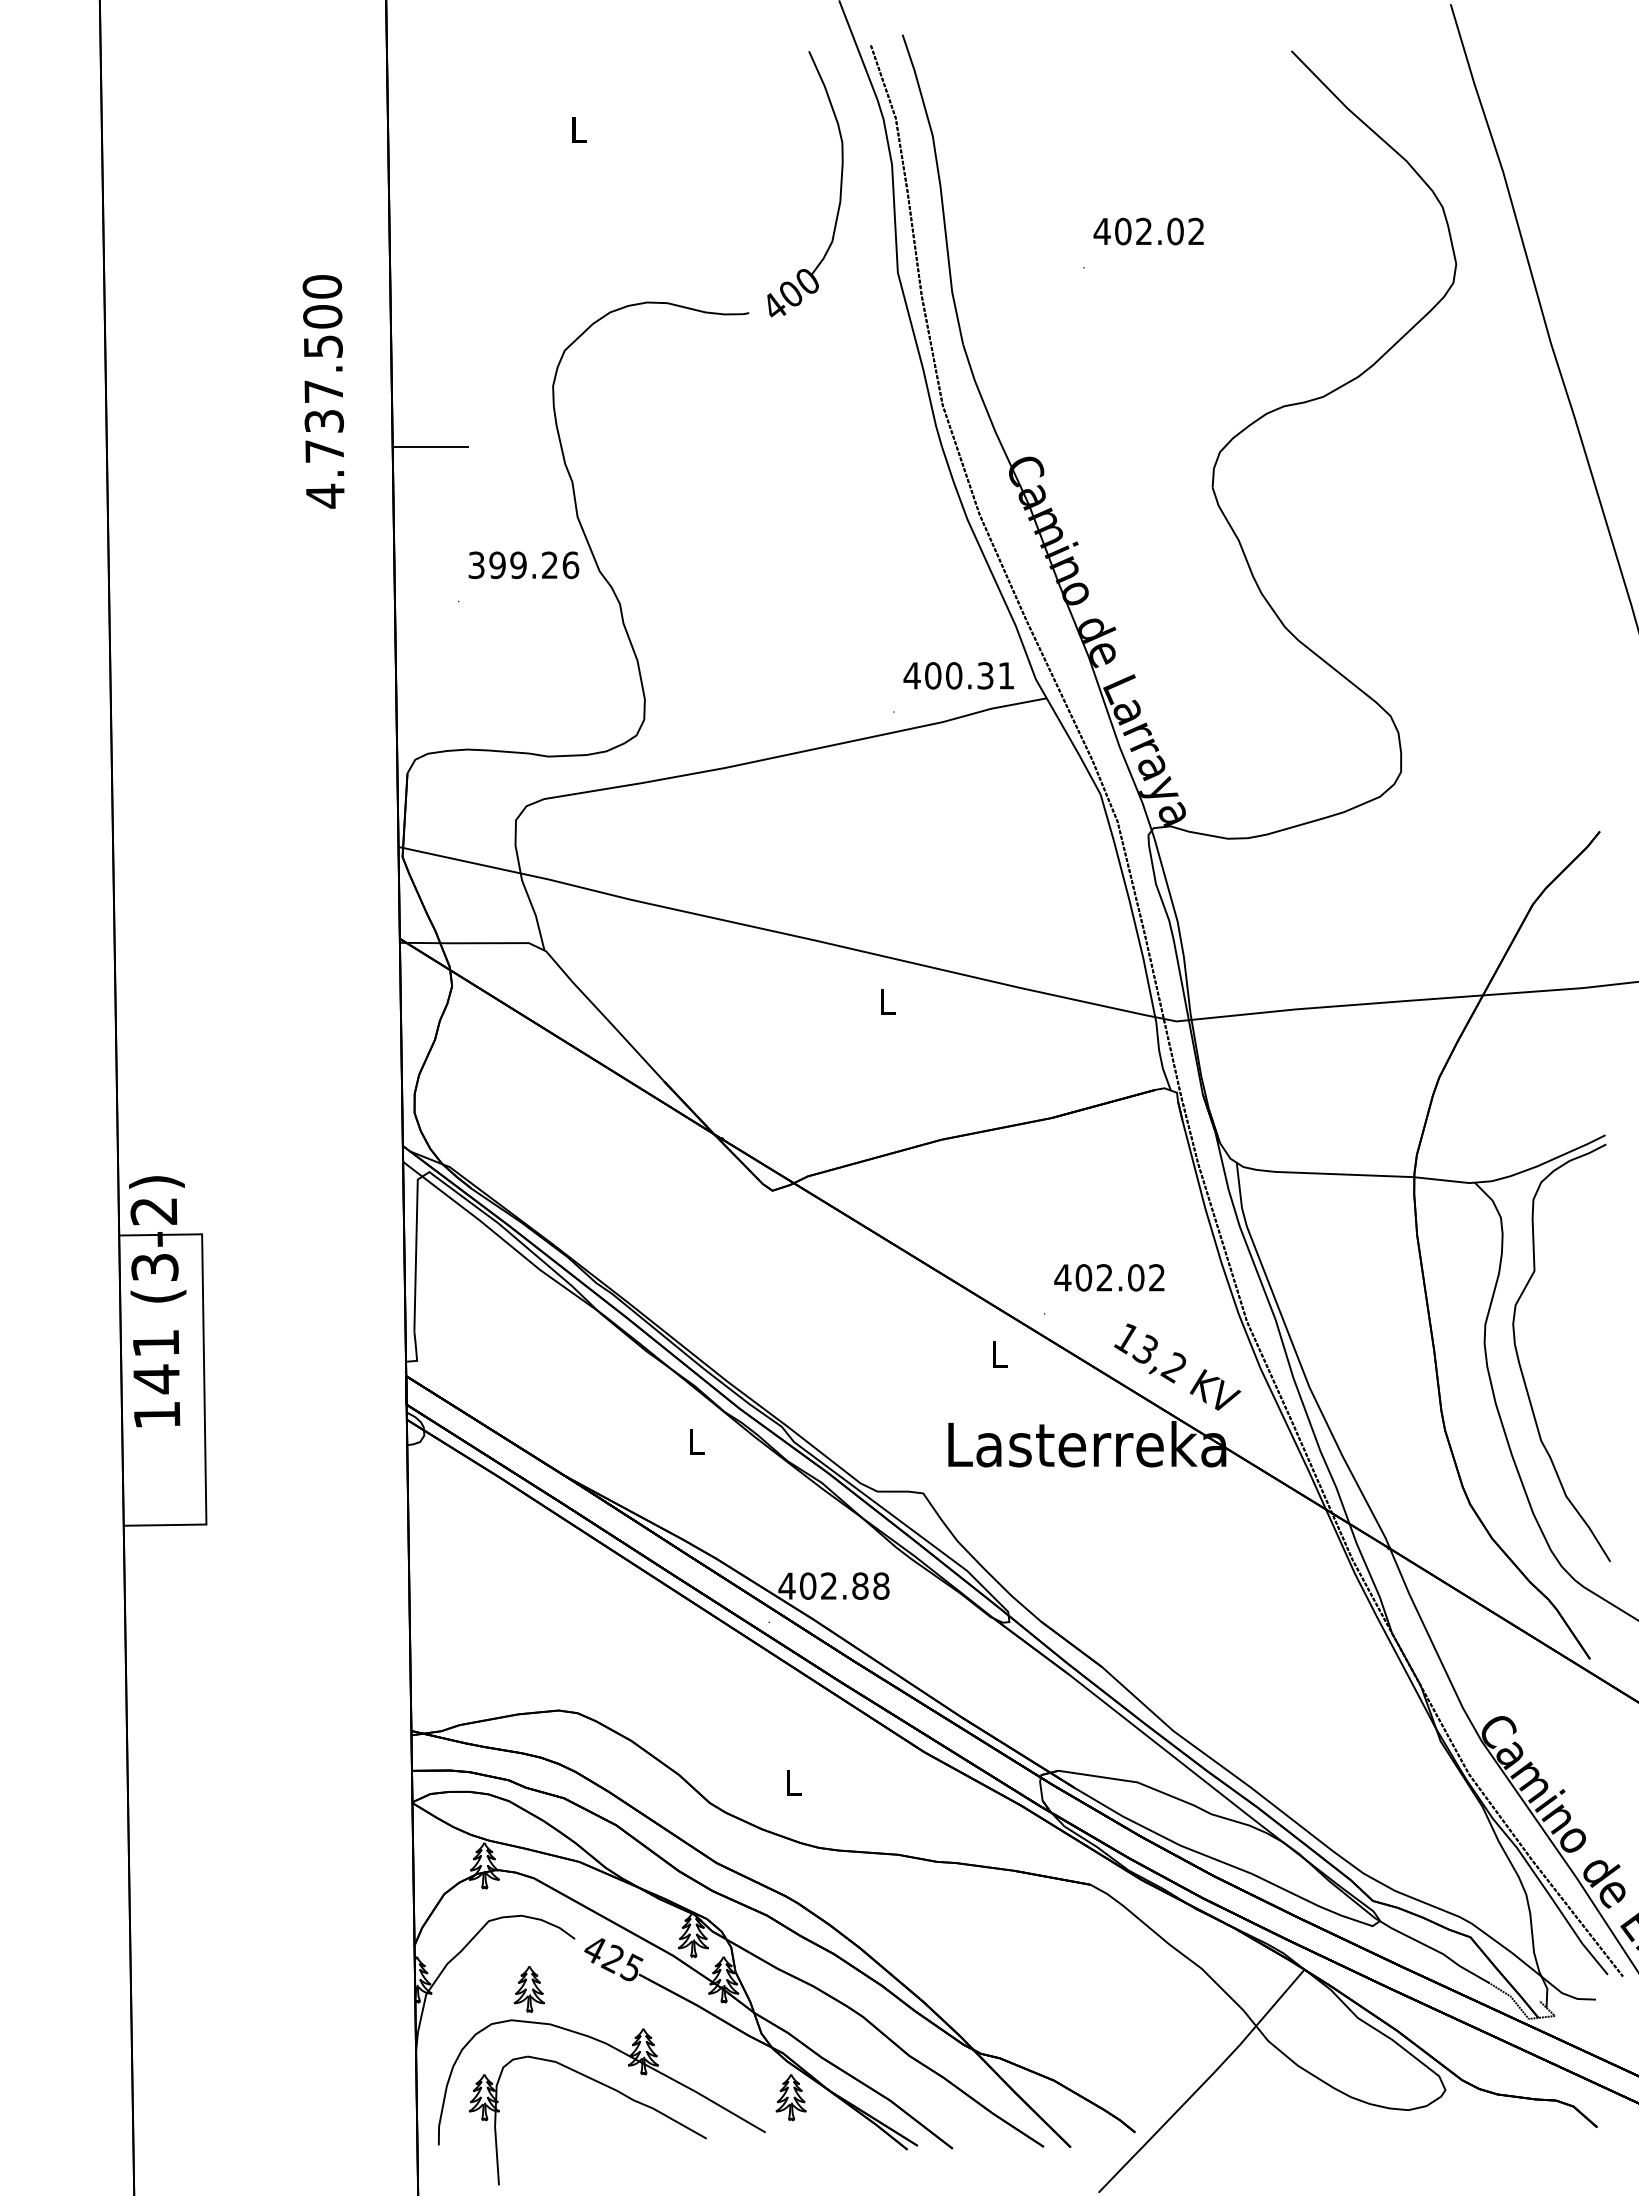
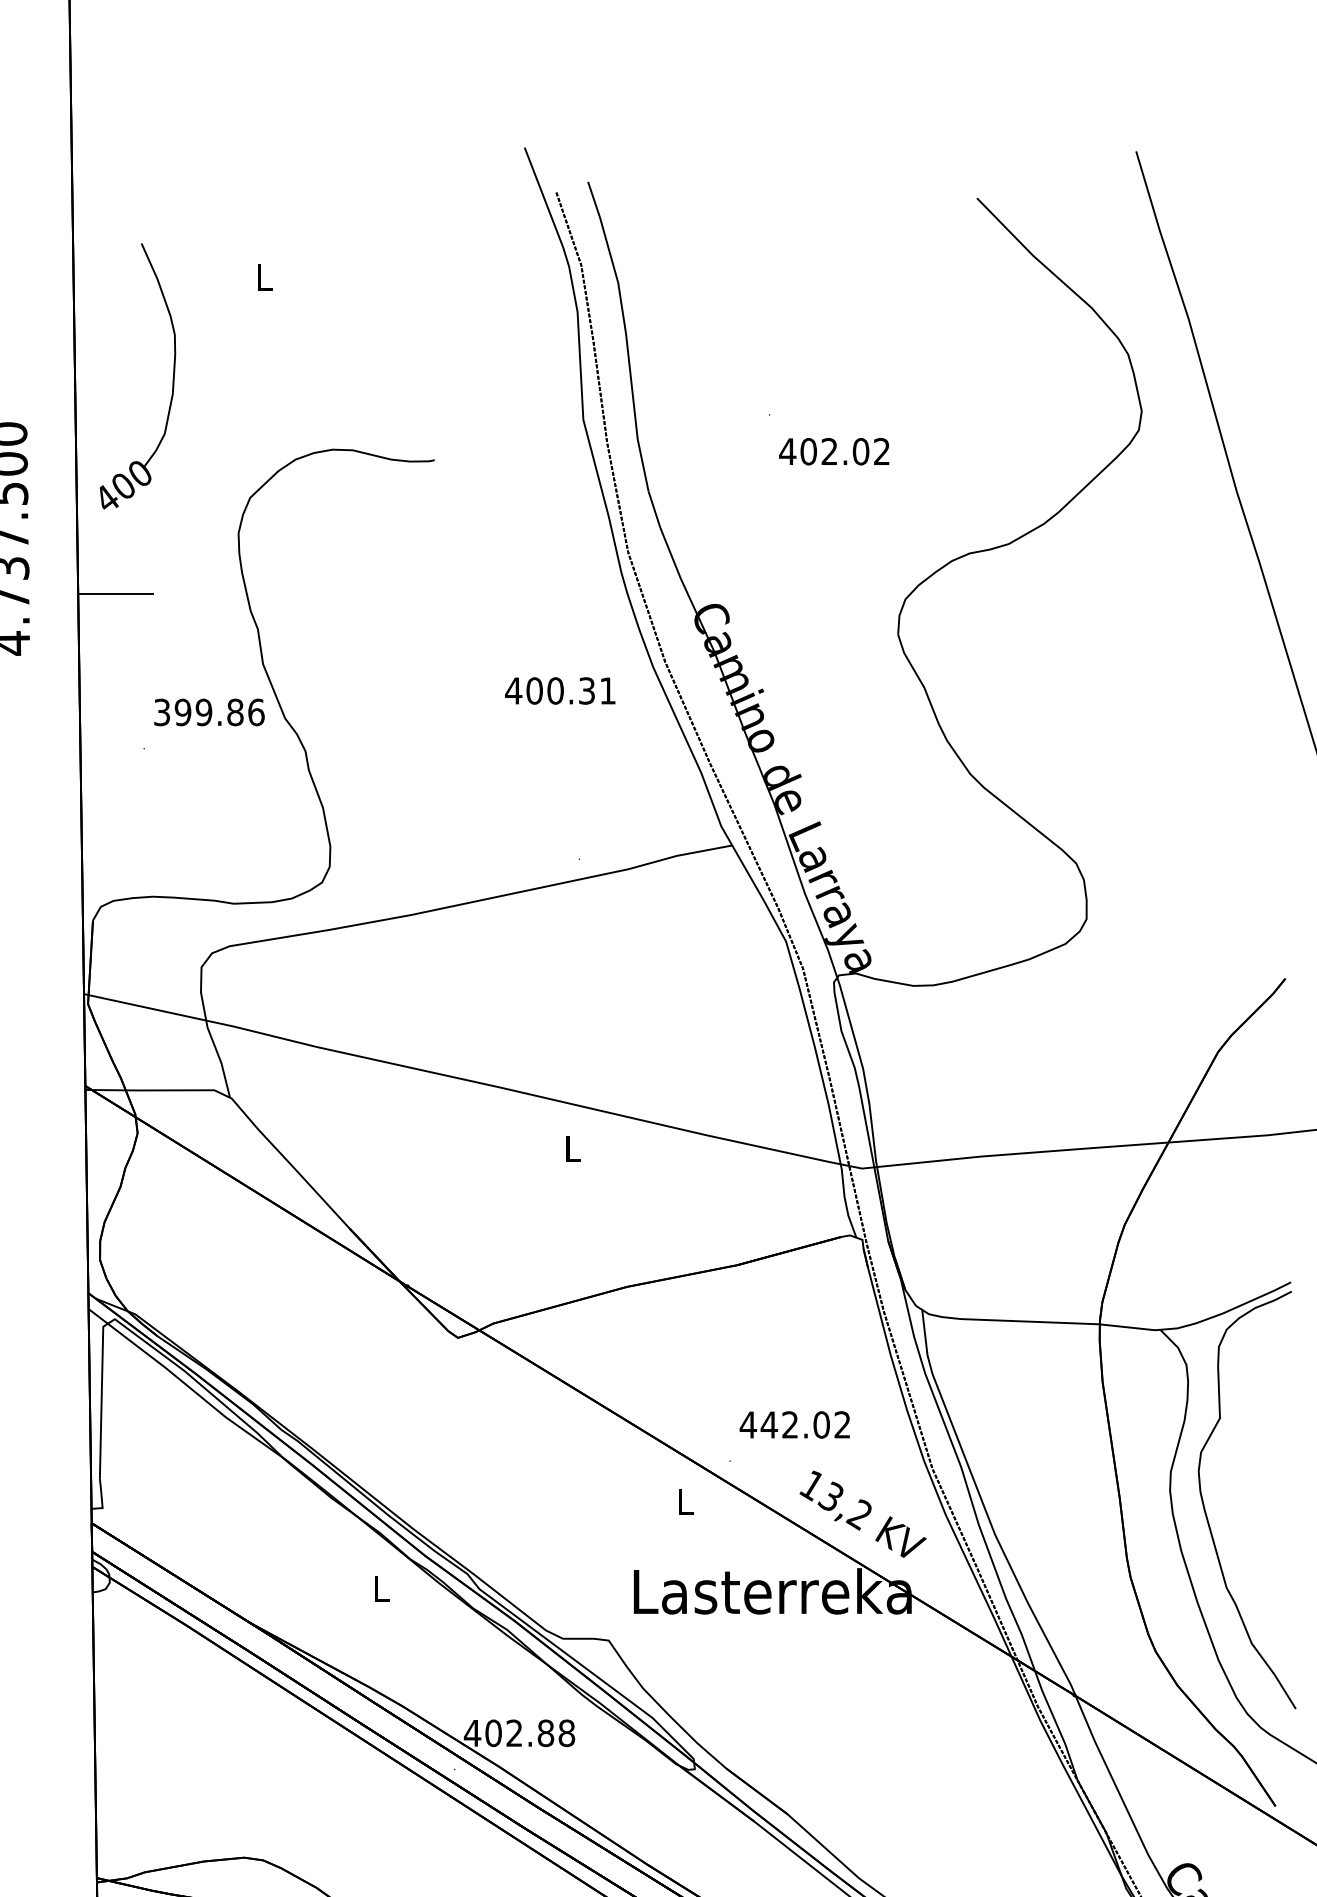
part: (840, 184) -> (173, 376), moved
text: (1148, 231) -> (834, 451), moved
text: (549, 565) -> (235, 712), 399.26 -> 399.86
text: (958, 675) -> (560, 690), moved
text: (1083, 1277) -> (769, 1424), 402.02 -> 442.02

